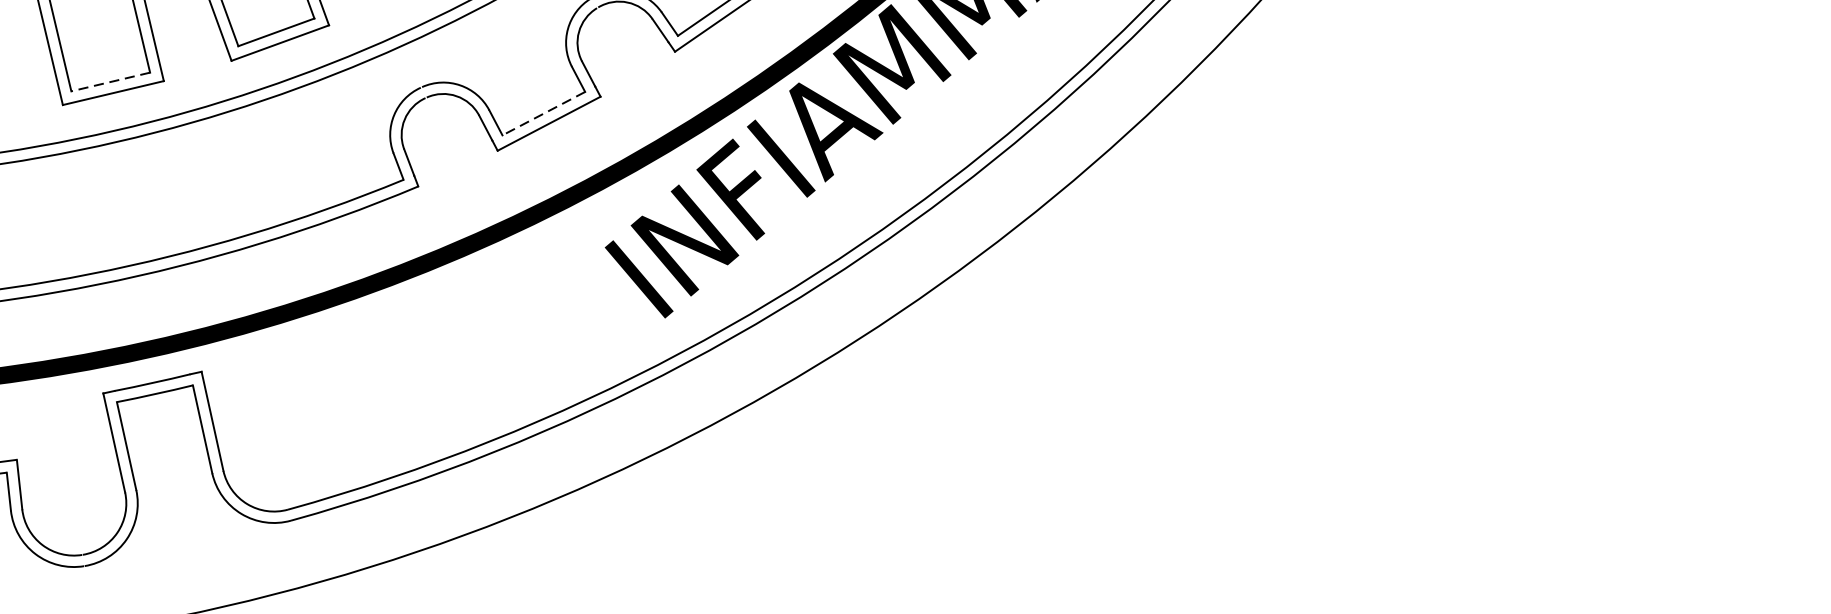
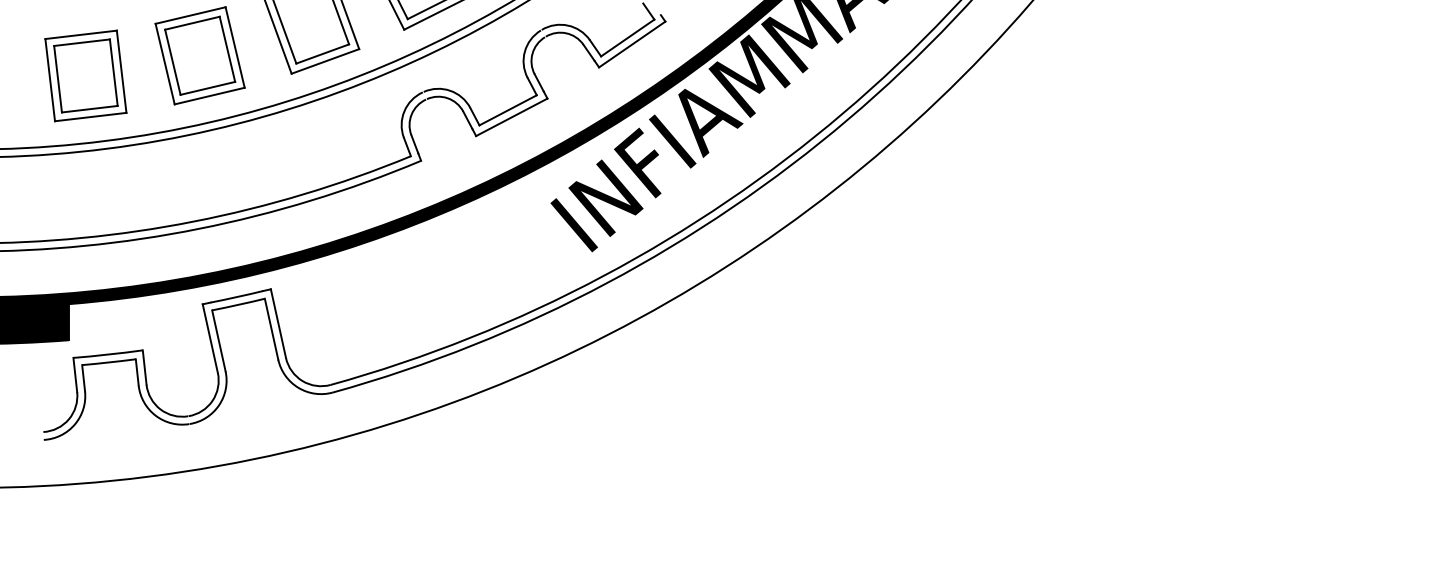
line: (110, 82) -> (207, 88), dashed -> solid
line: (542, 113) -> (507, 110), dashed -> solid

